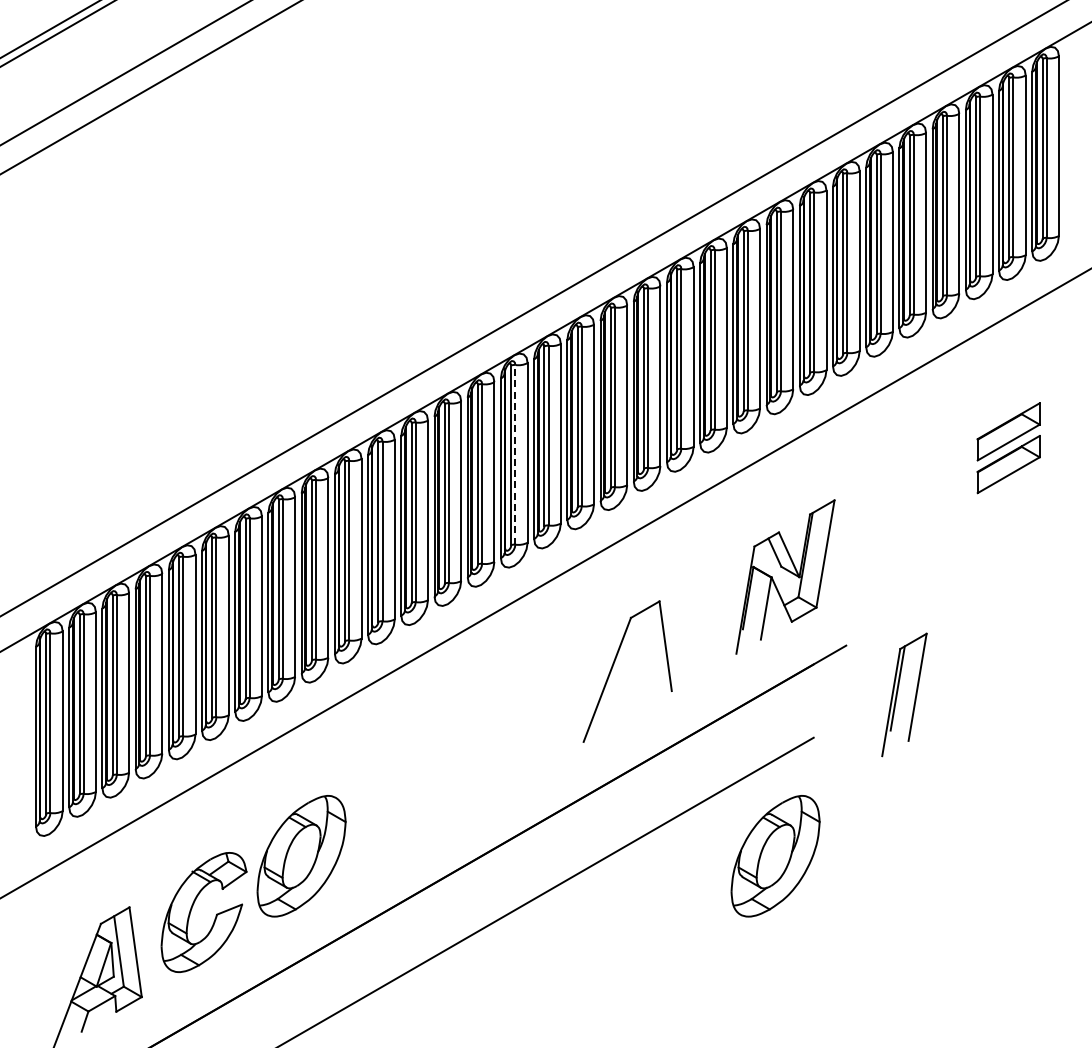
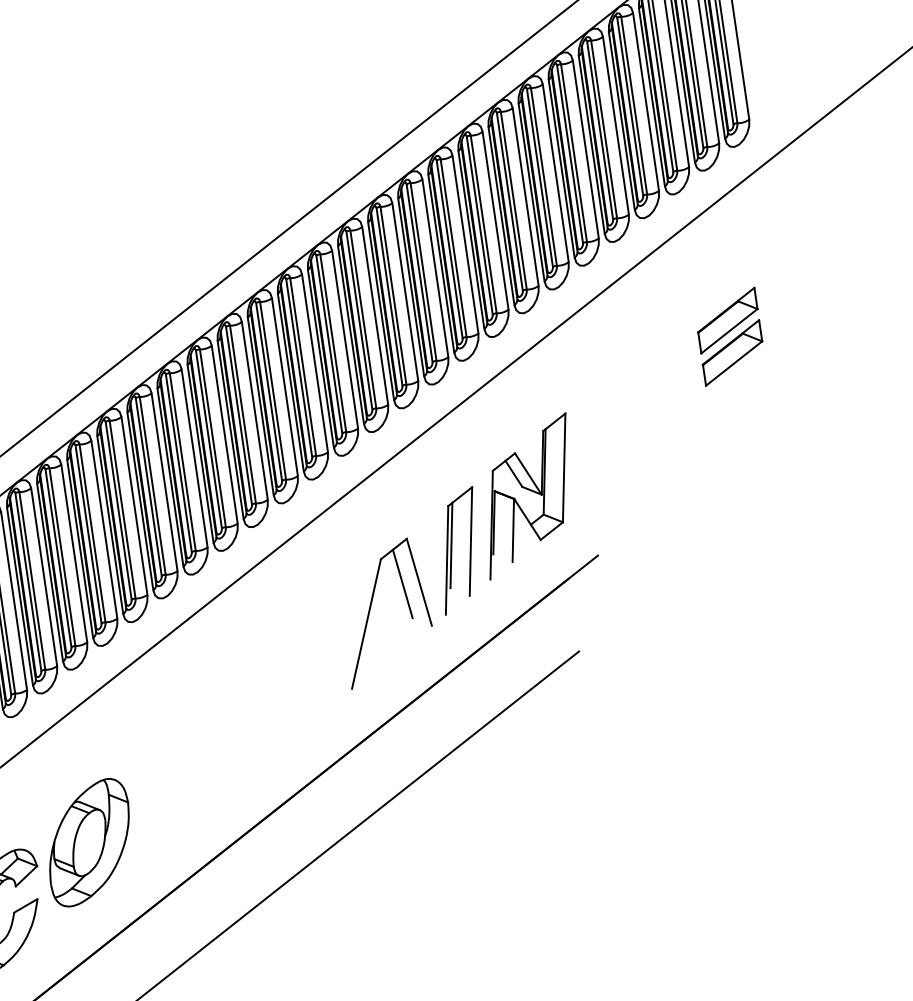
line: (515, 454) -> (243, 414), dashed -> solid
line: (648, 645) -> (402, 584), added
part: (898, 691) -> (452, 548), moved
part: (775, 856) -> (558, 774), removed

